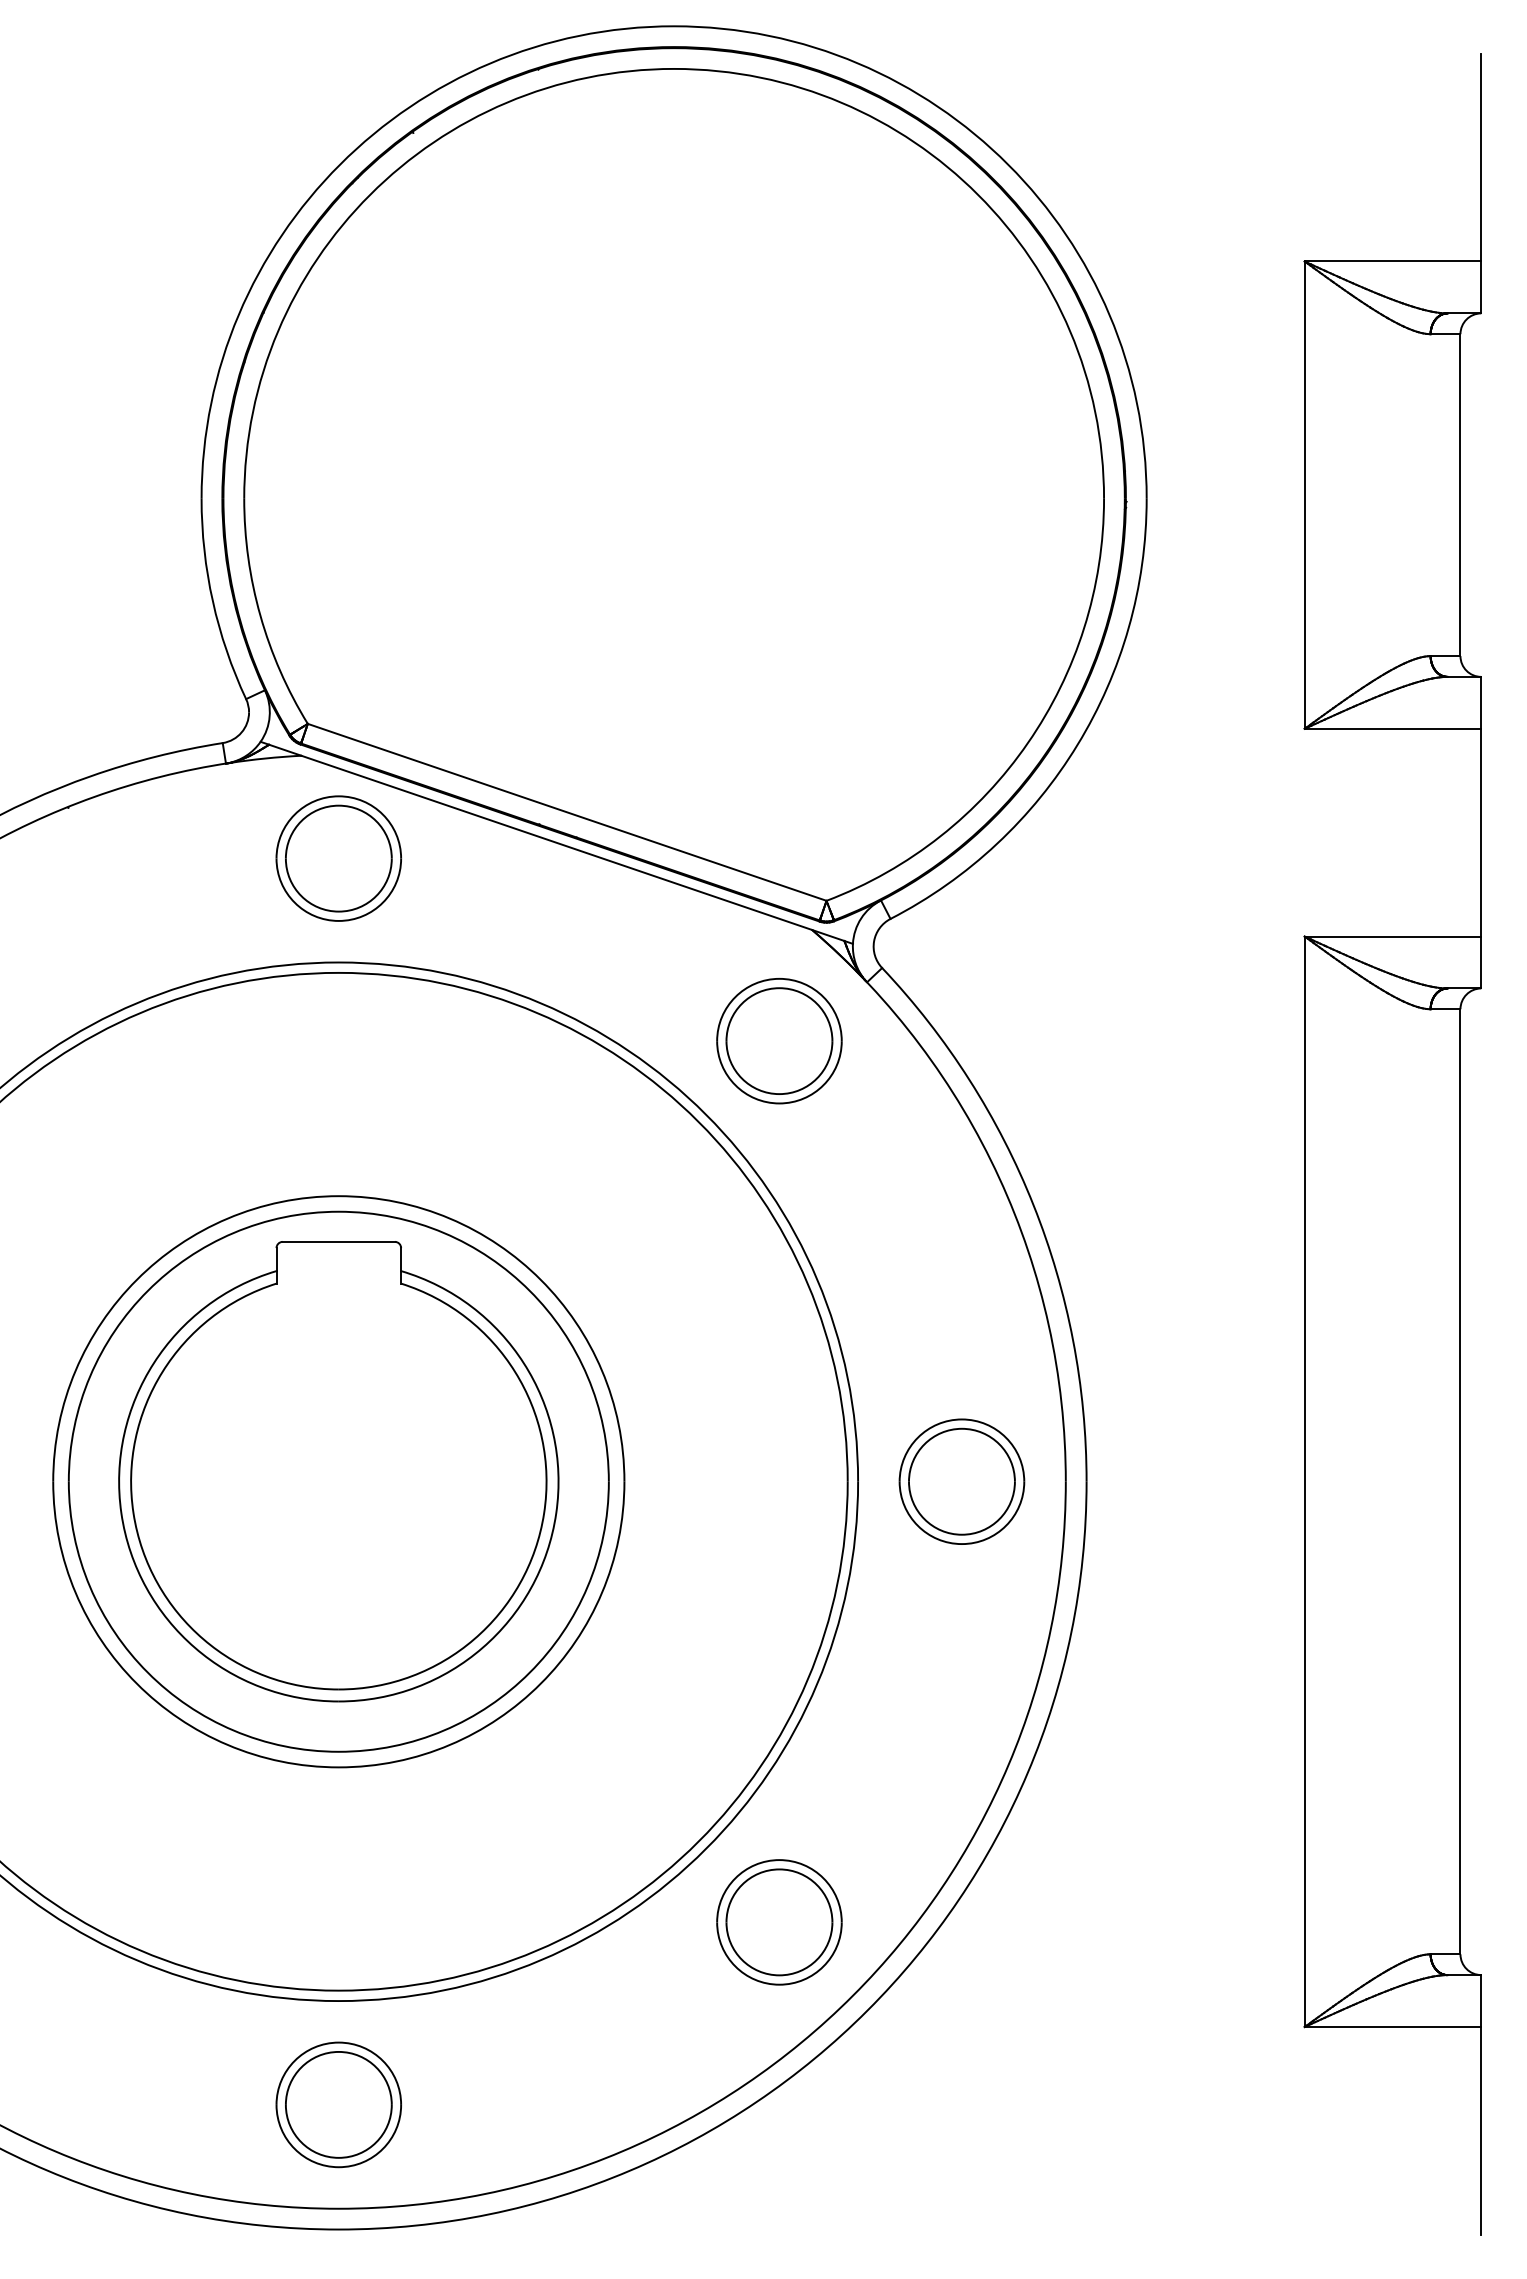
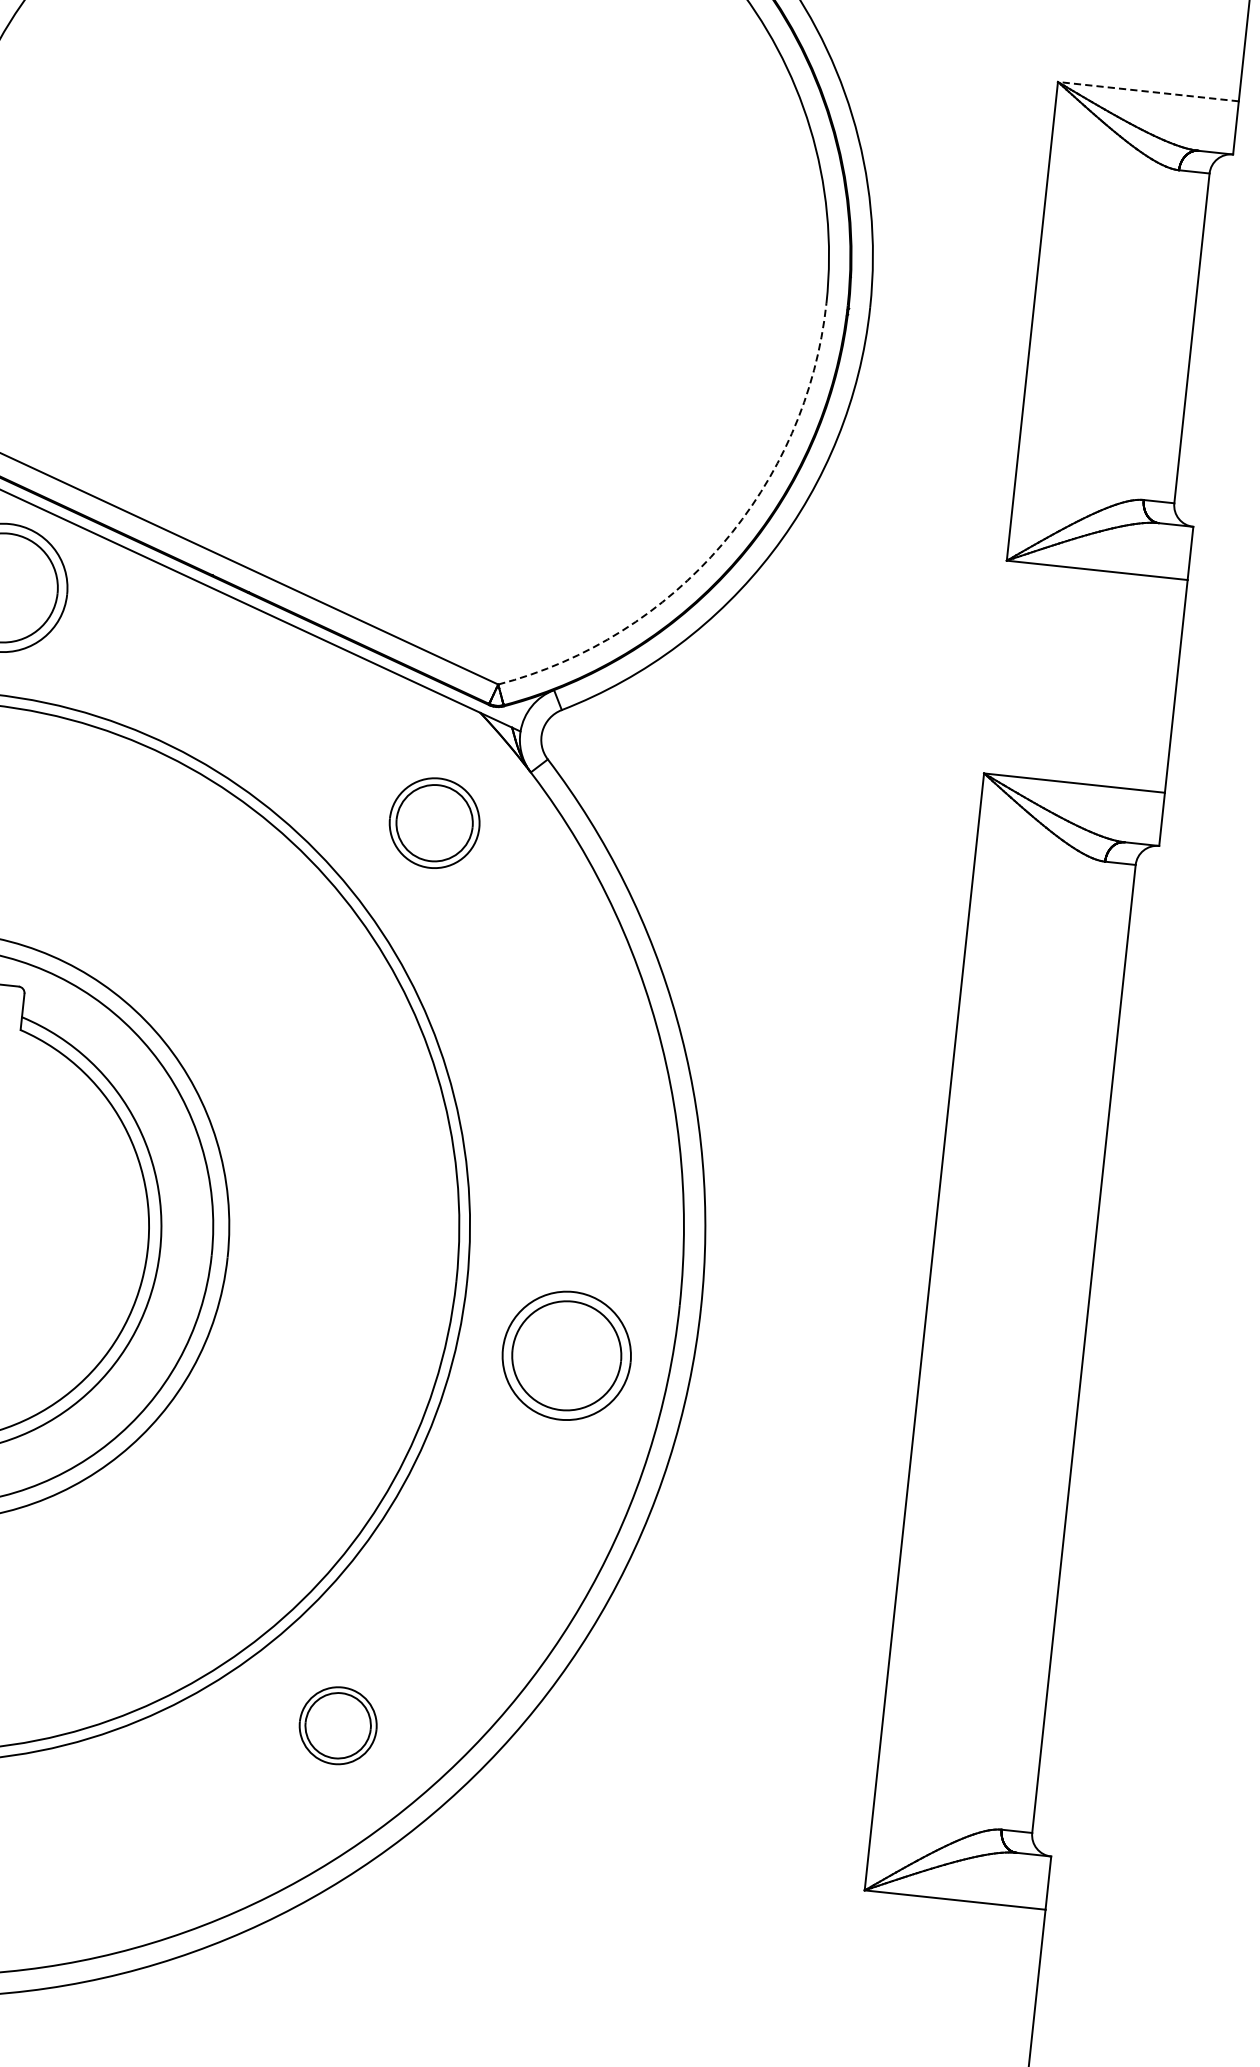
line: (1392, 261) -> (1147, 91), solid -> dashed
arc: (1027, 743) -> (721, 545), solid -> dashed
part: (779, 1041) -> (434, 823), size x0.7
part: (961, 1481) -> (566, 1355), moved
part: (779, 1922) -> (338, 1725), size x0.6

